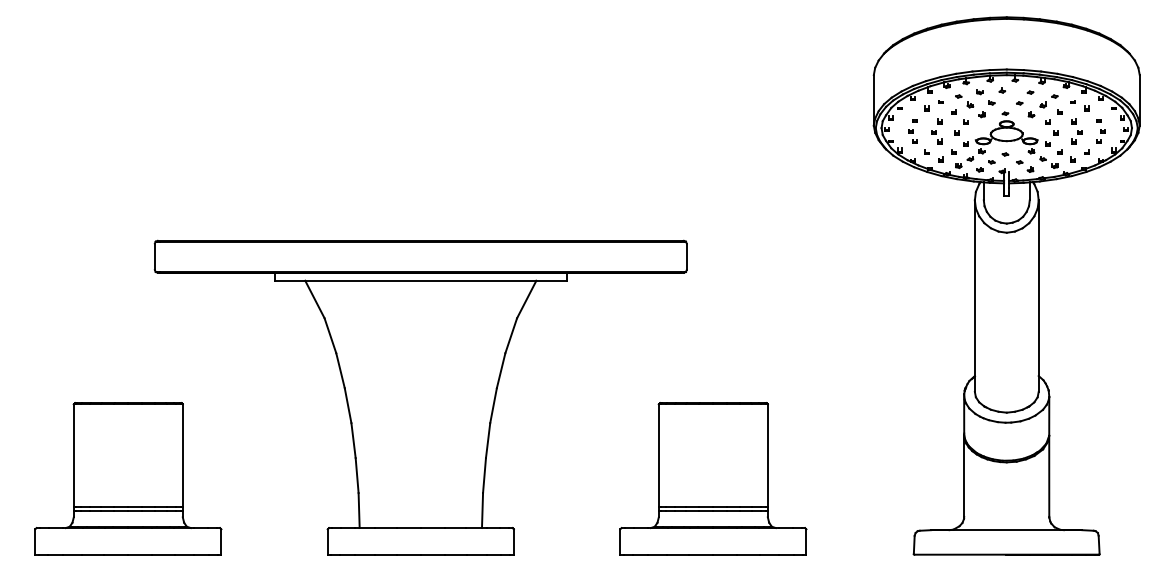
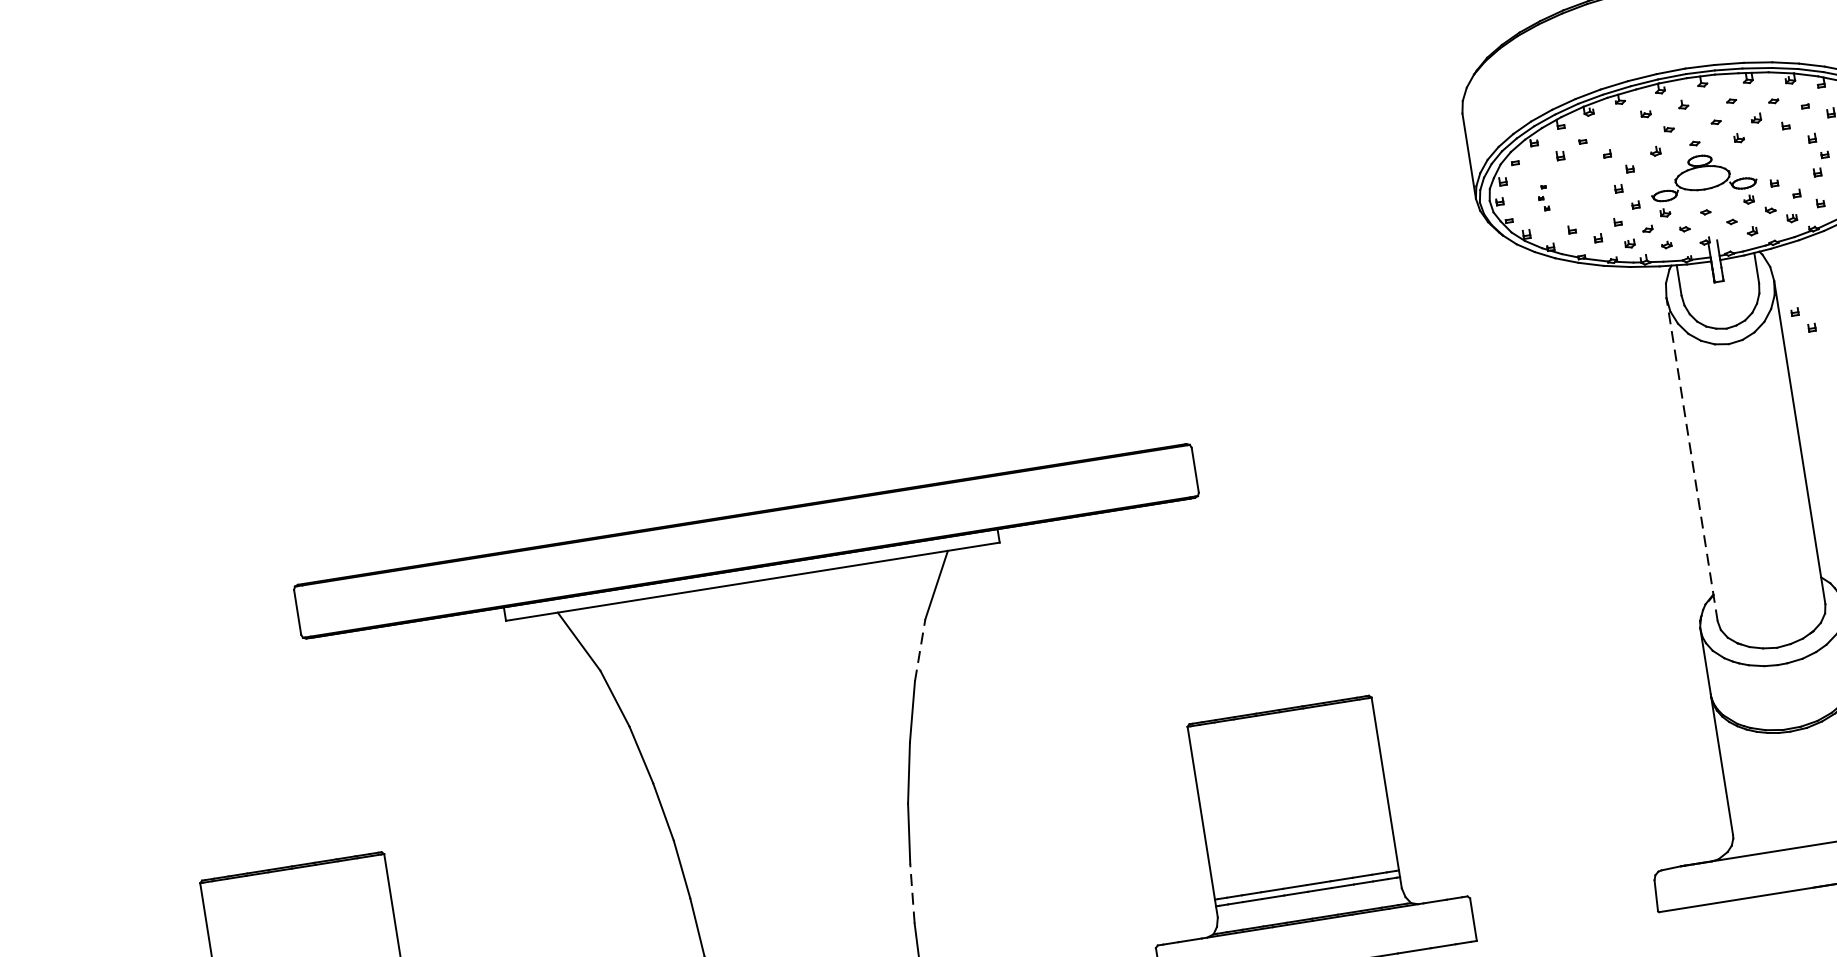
part: (964, 101) -> (1622, 133), removed
part: (1051, 127) -> (1802, 319), moved
part: (912, 131) -> (1542, 198), size x0.6
part: (936, 131) -> (1583, 192), removed
line: (974, 296) -> (1691, 460), solid -> dashed
line: (511, 335) -> (920, 649), solid -> dashed
line: (484, 475) -> (912, 893), solid -> dashed

